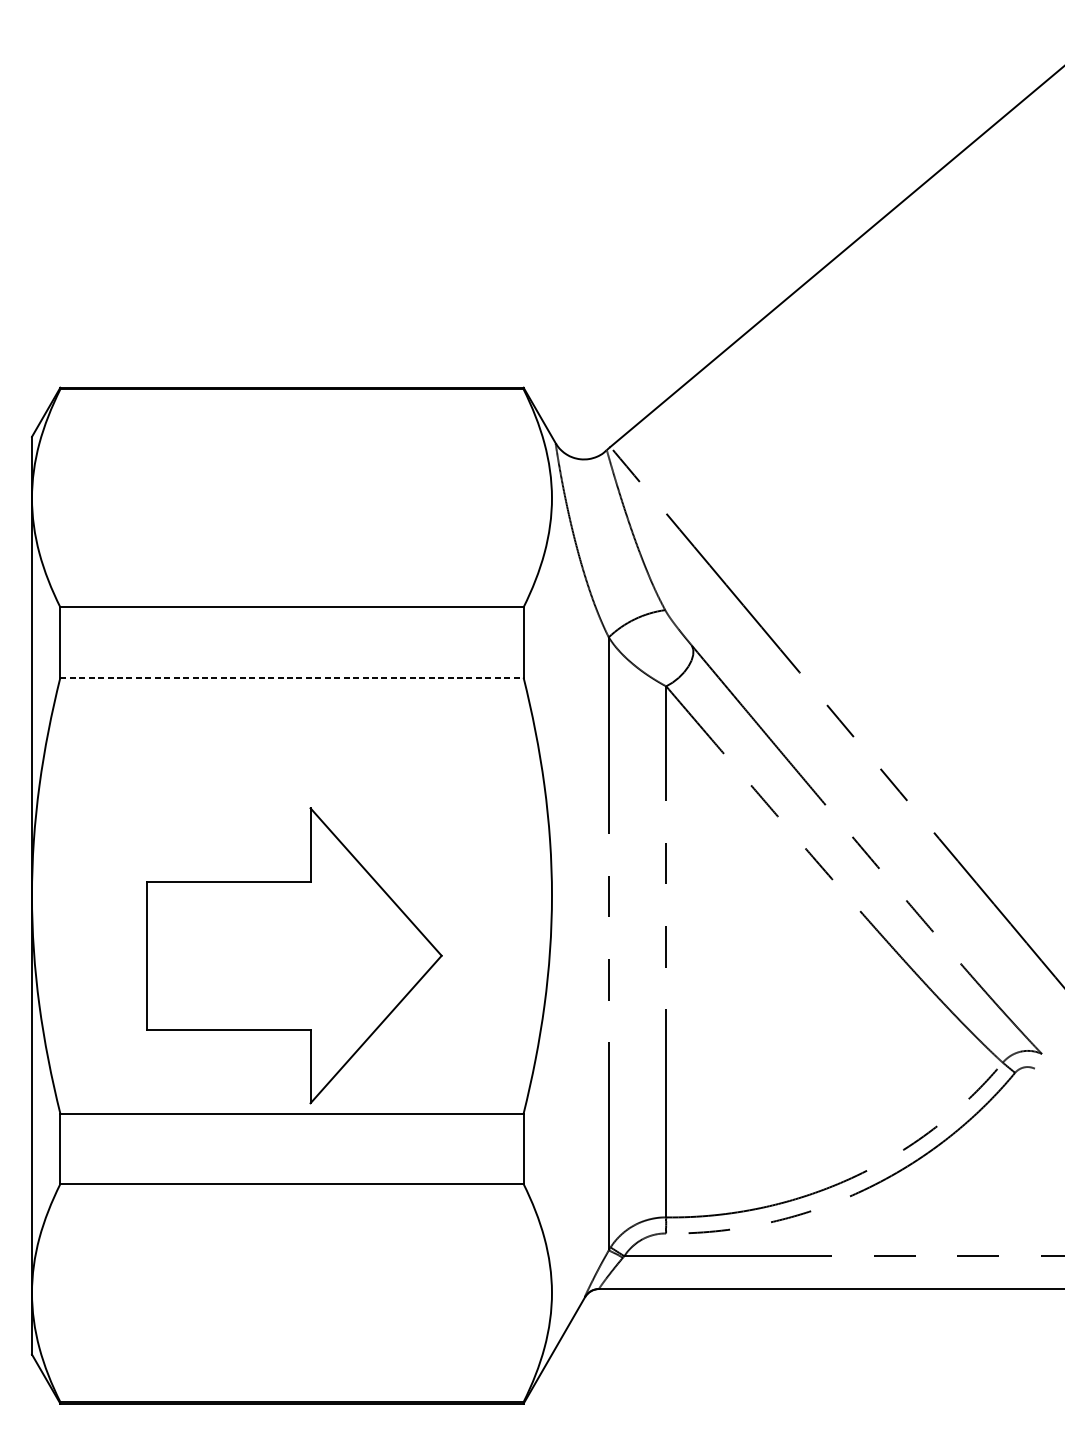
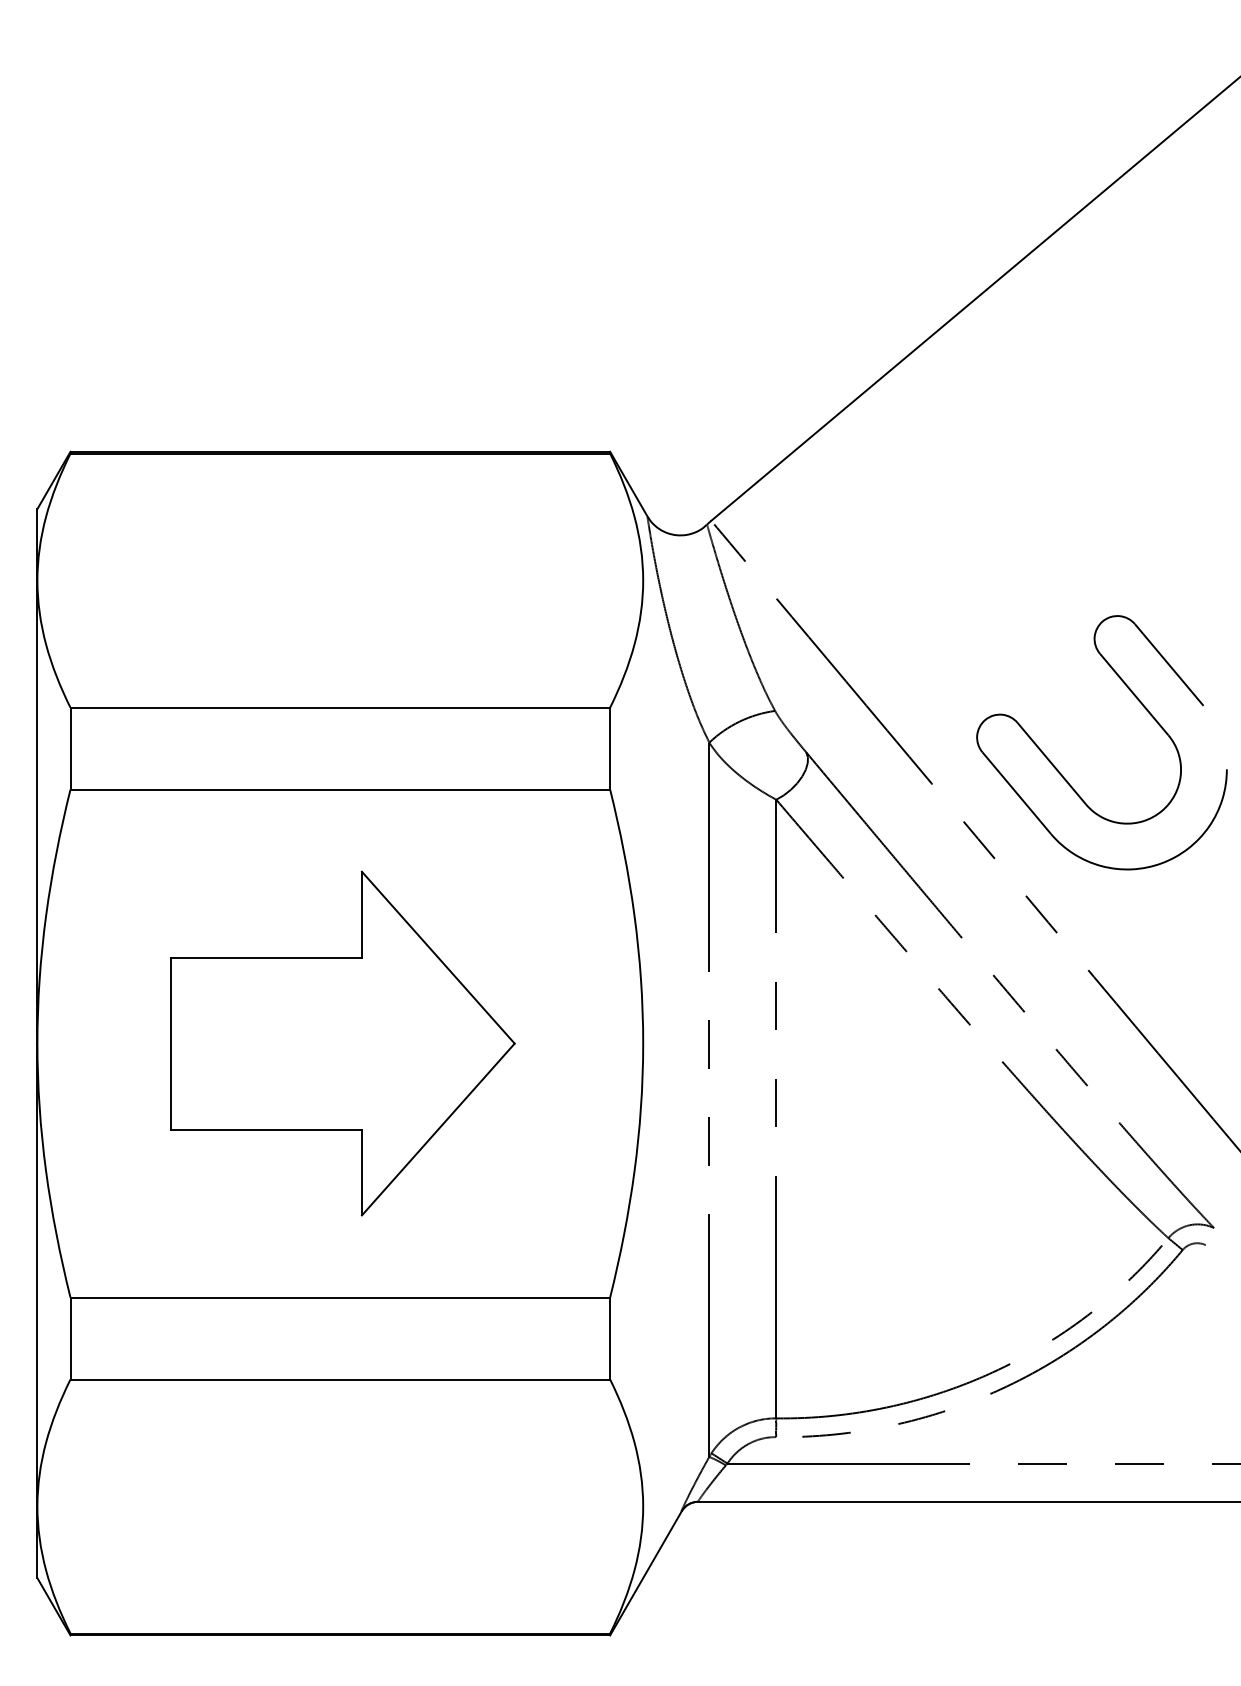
part: (911, 664) -> (1062, 774), added
line: (292, 677) -> (340, 789), dashed -> solid
part: (293, 955) -> (342, 1043), moved

